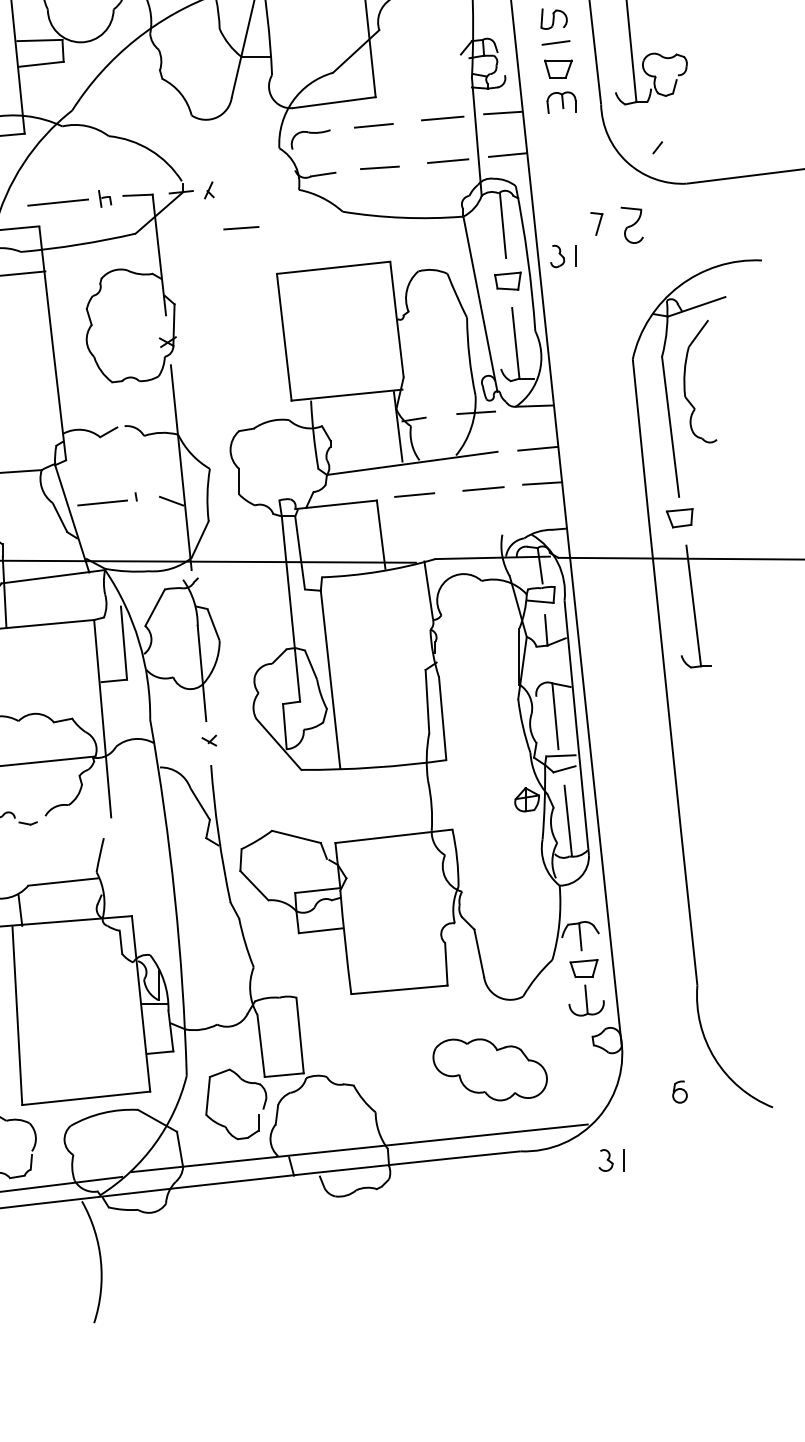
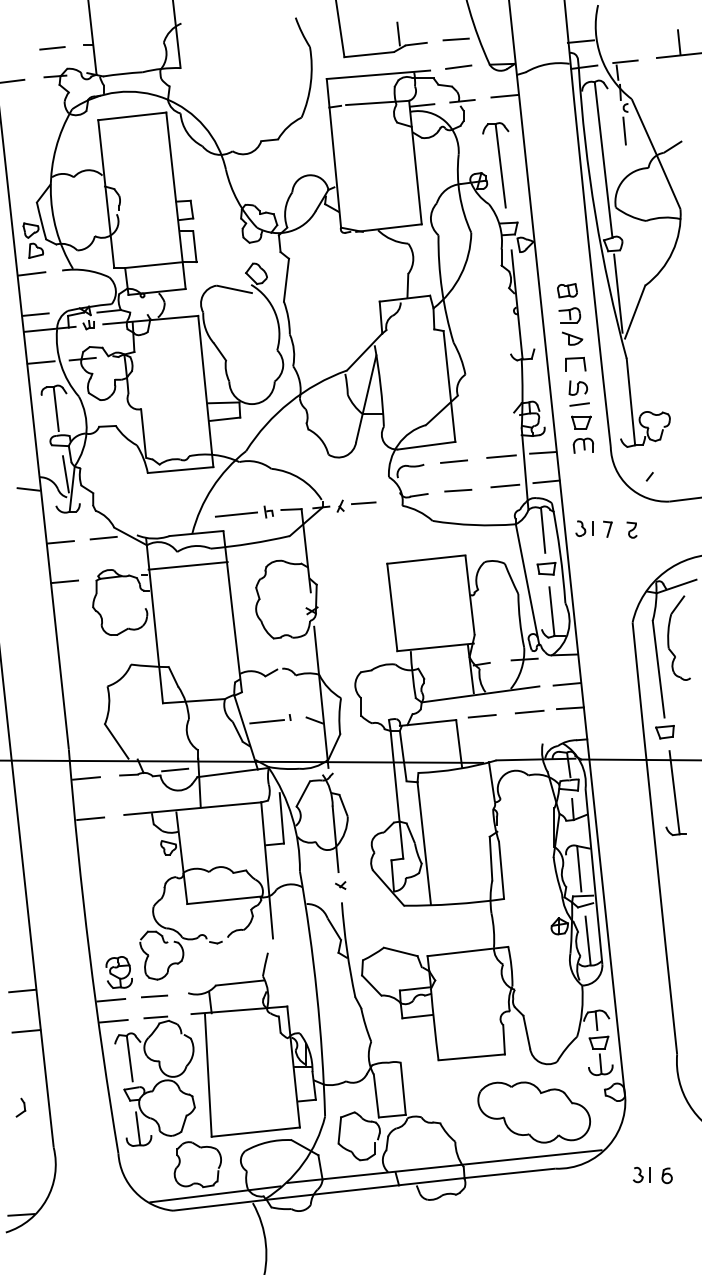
part: (631, 224) -> (631, 529), size x0.62
line: (241, 227) -> (363, 502), moved
part: (563, 256) -> (584, 528), moved
part: (490, 1069) -> (534, 1112), size x1.43
part: (679, 1091) -> (666, 1175), moved
part: (610, 1159) -> (641, 1174), moved

